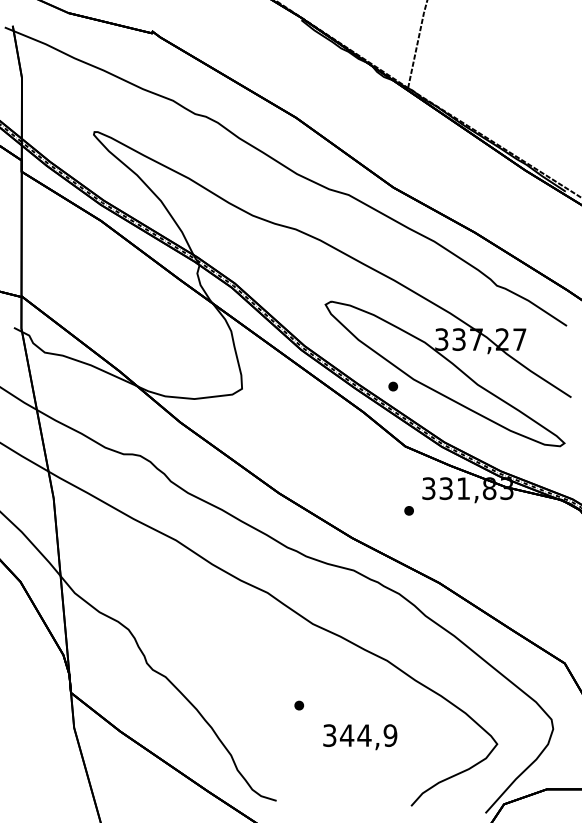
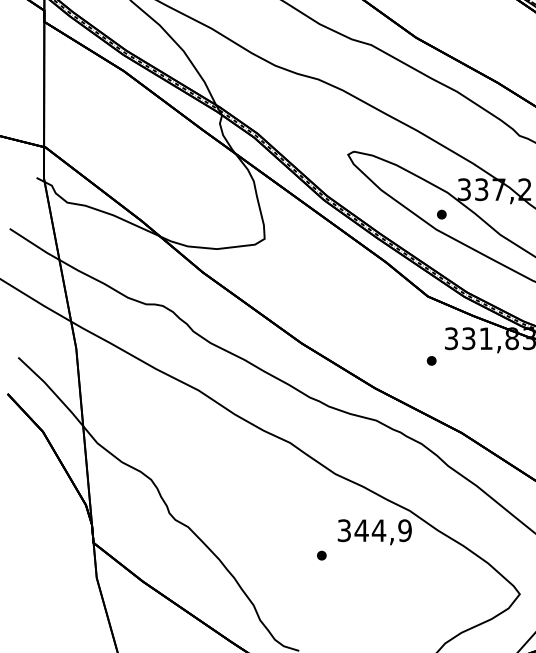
part: (393, 386) -> (442, 214), moved
text: (360, 737) -> (375, 532), moved

